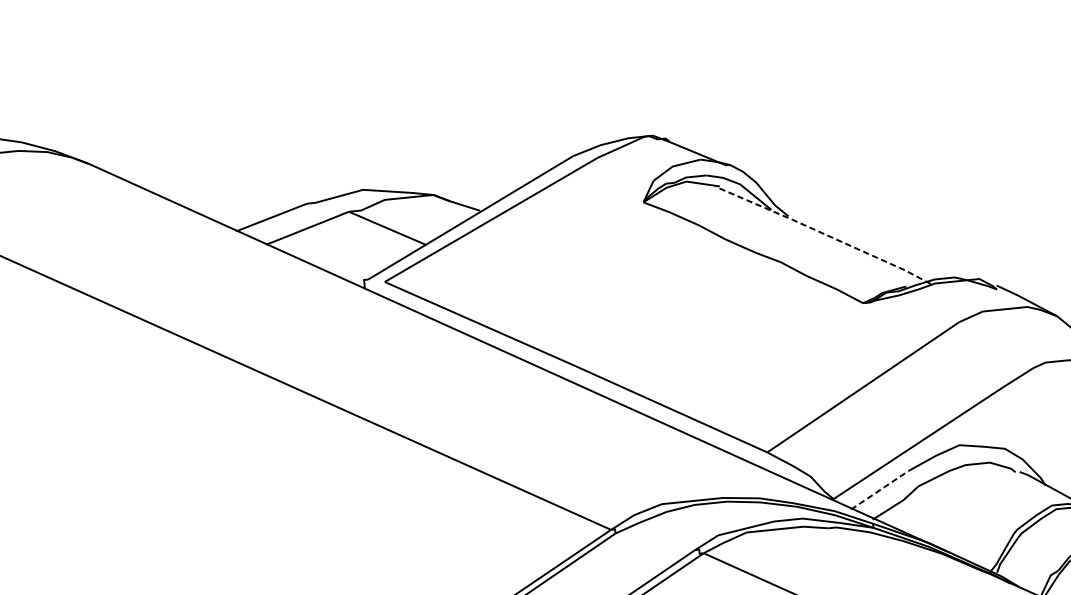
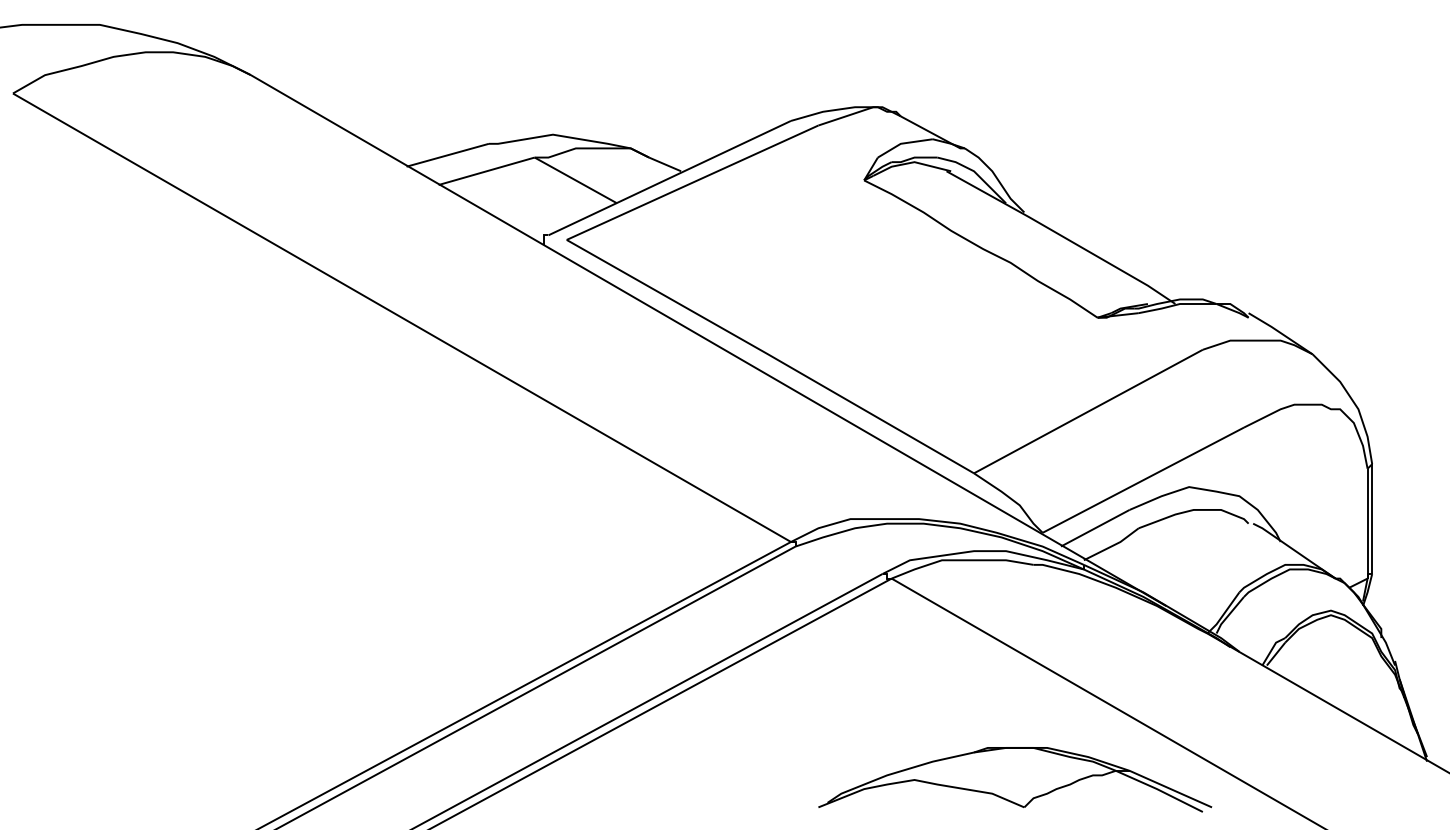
line: (823, 233) -> (1061, 235), dashed -> solid
line: (880, 490) -> (1095, 528), dashed -> solid

